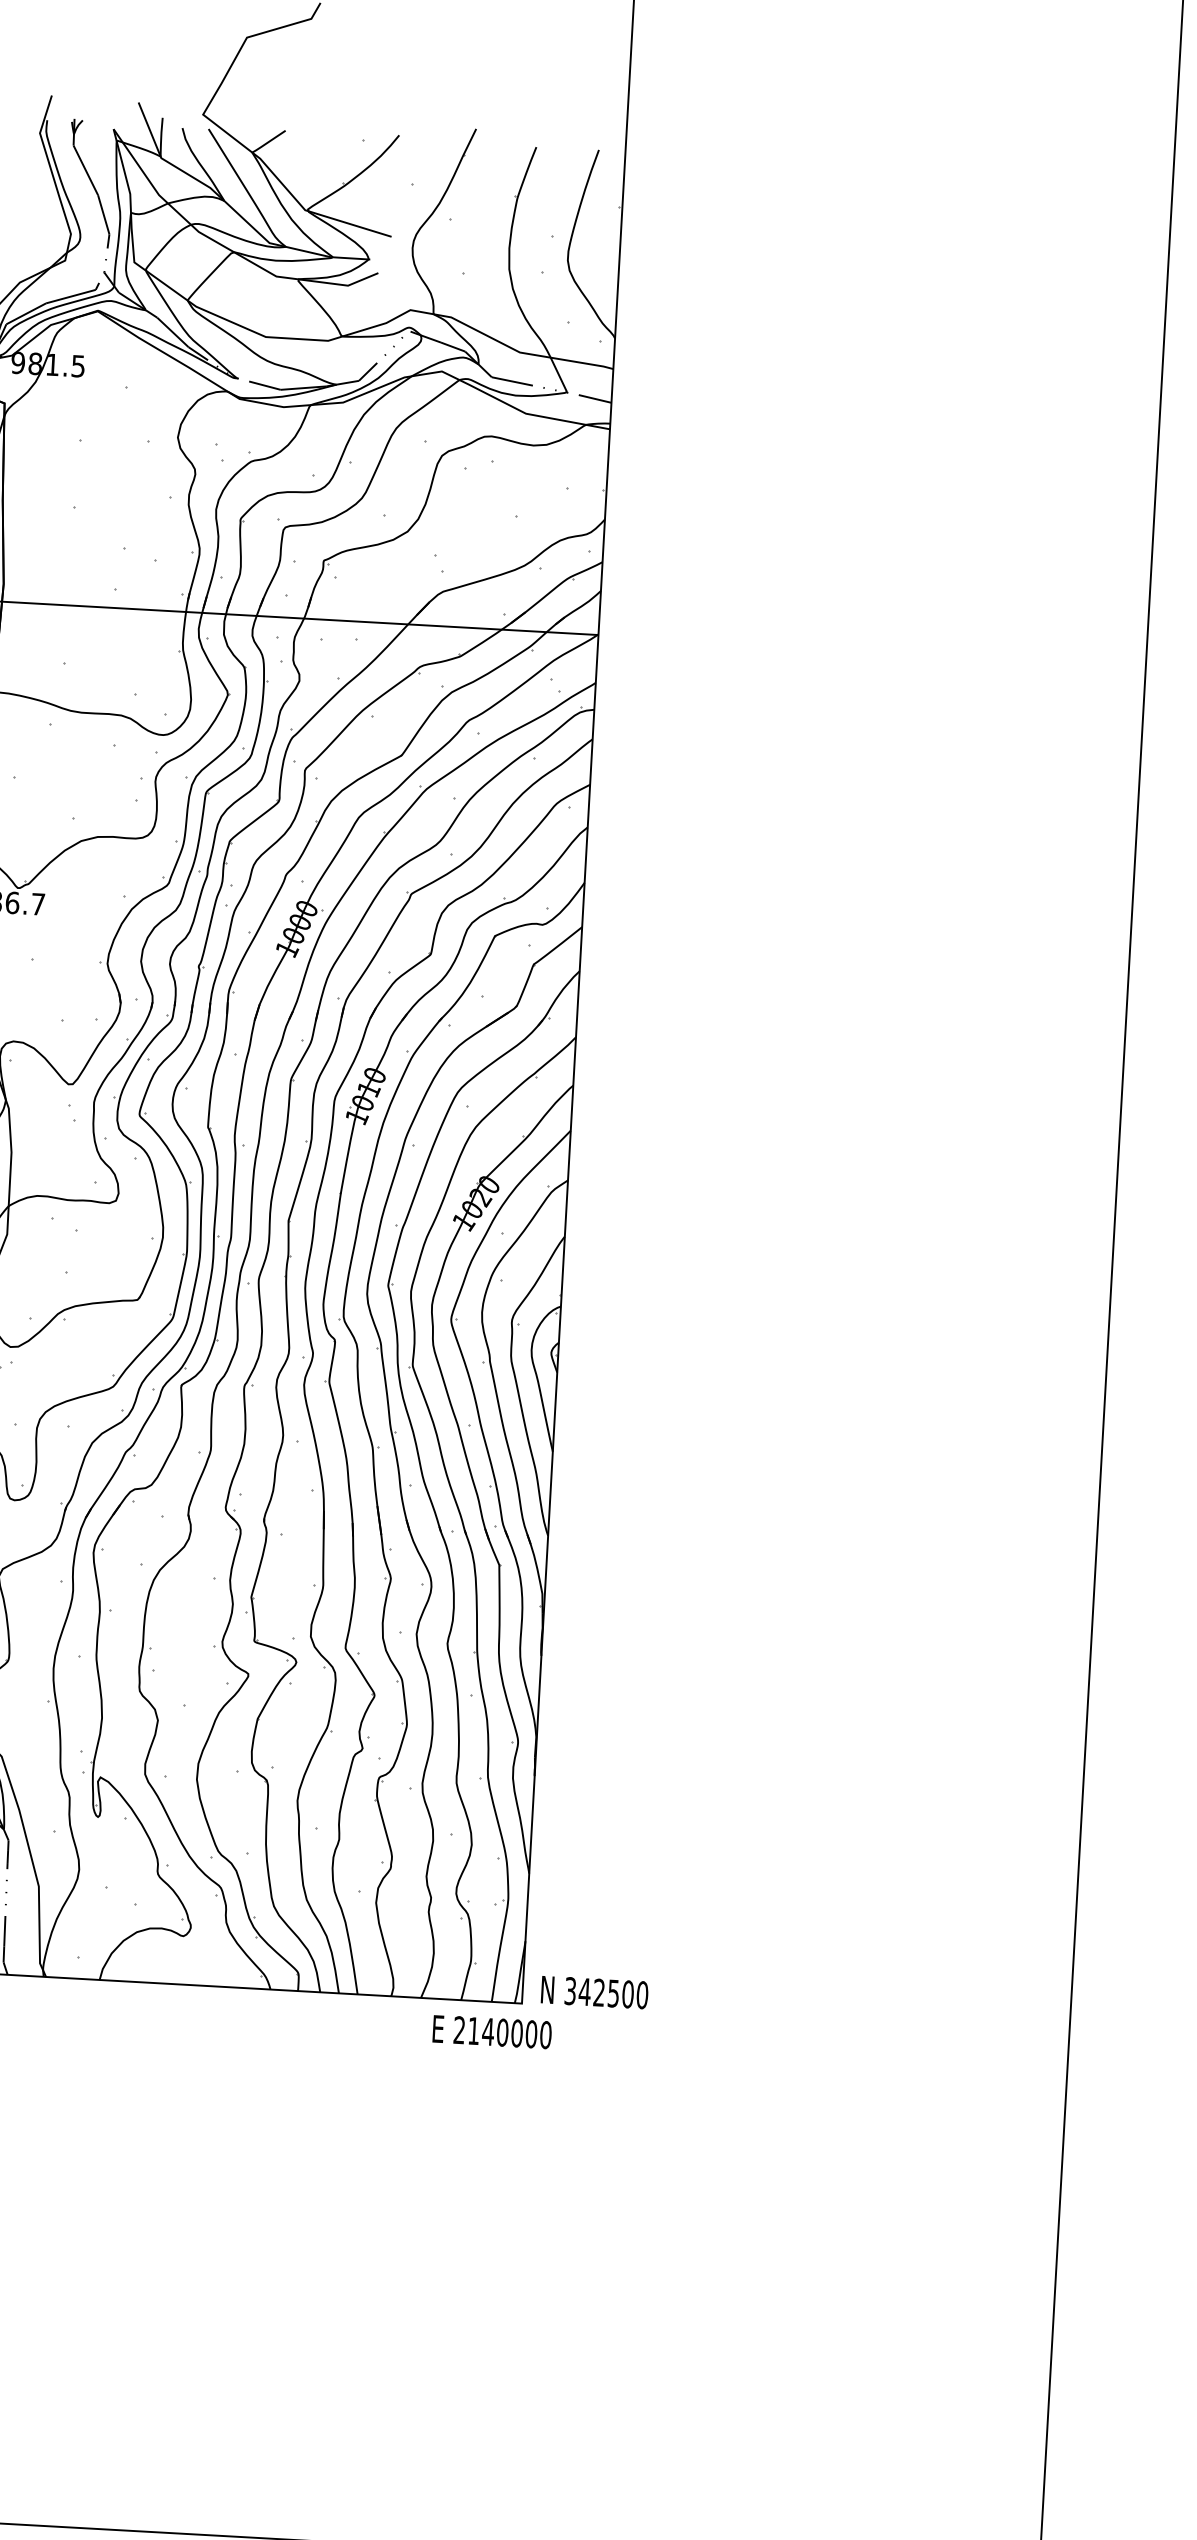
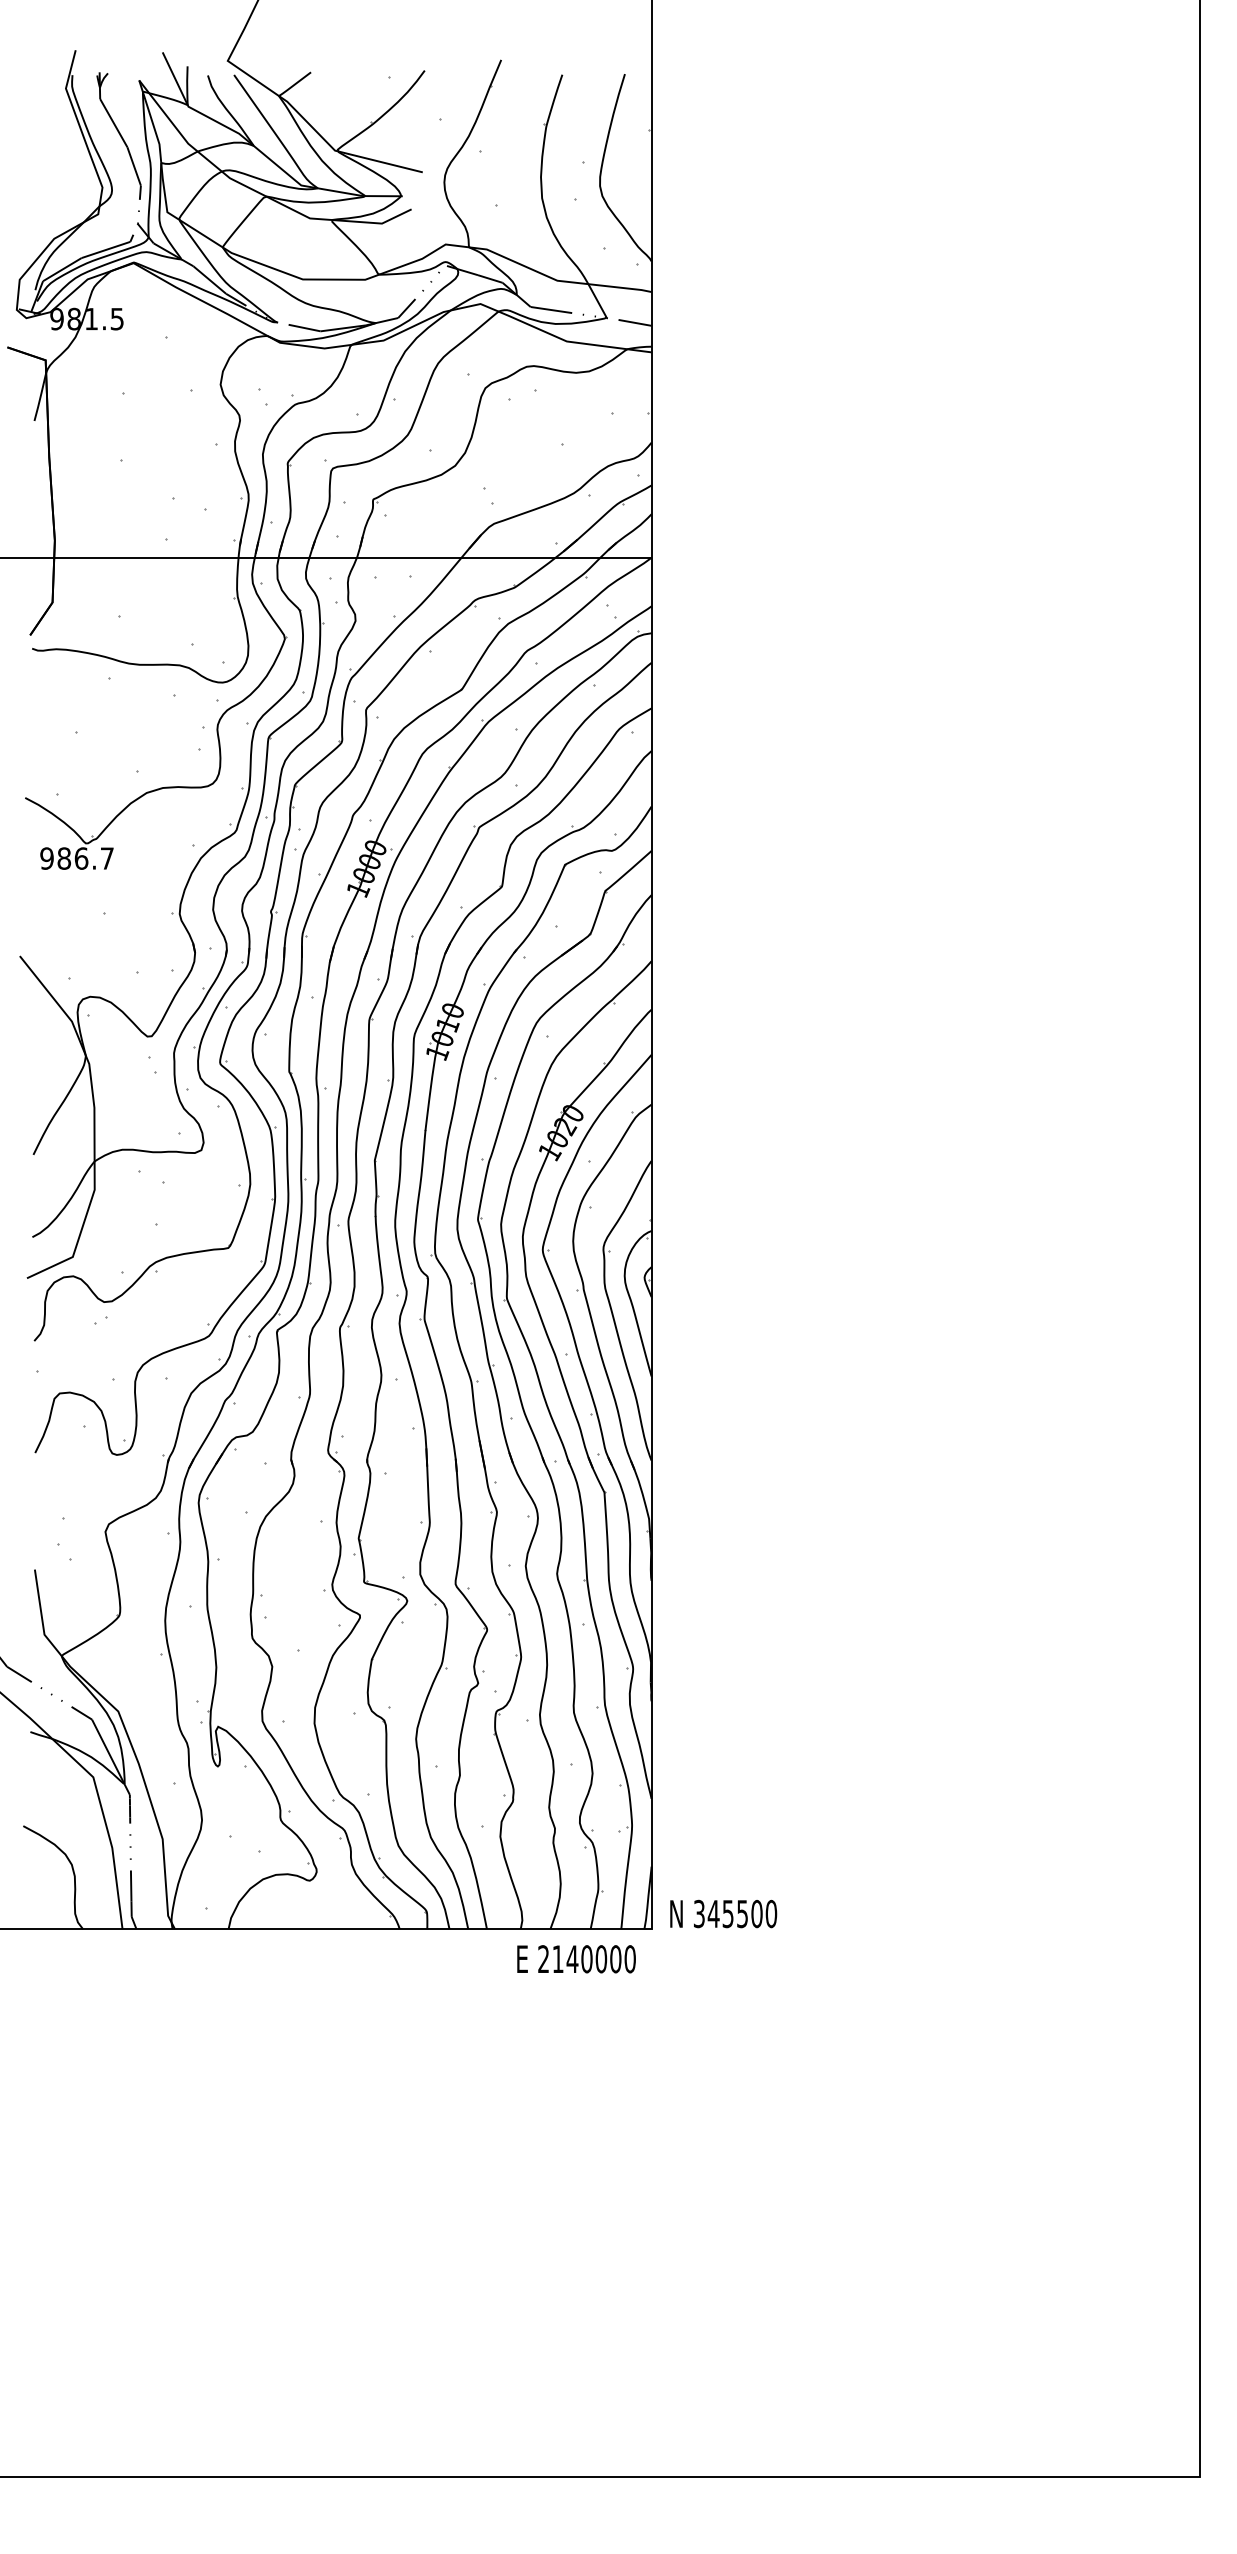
text: (598, 1992) -> (727, 1913), 342500 -> 345500
text: (492, 2032) -> (576, 1959), moved

